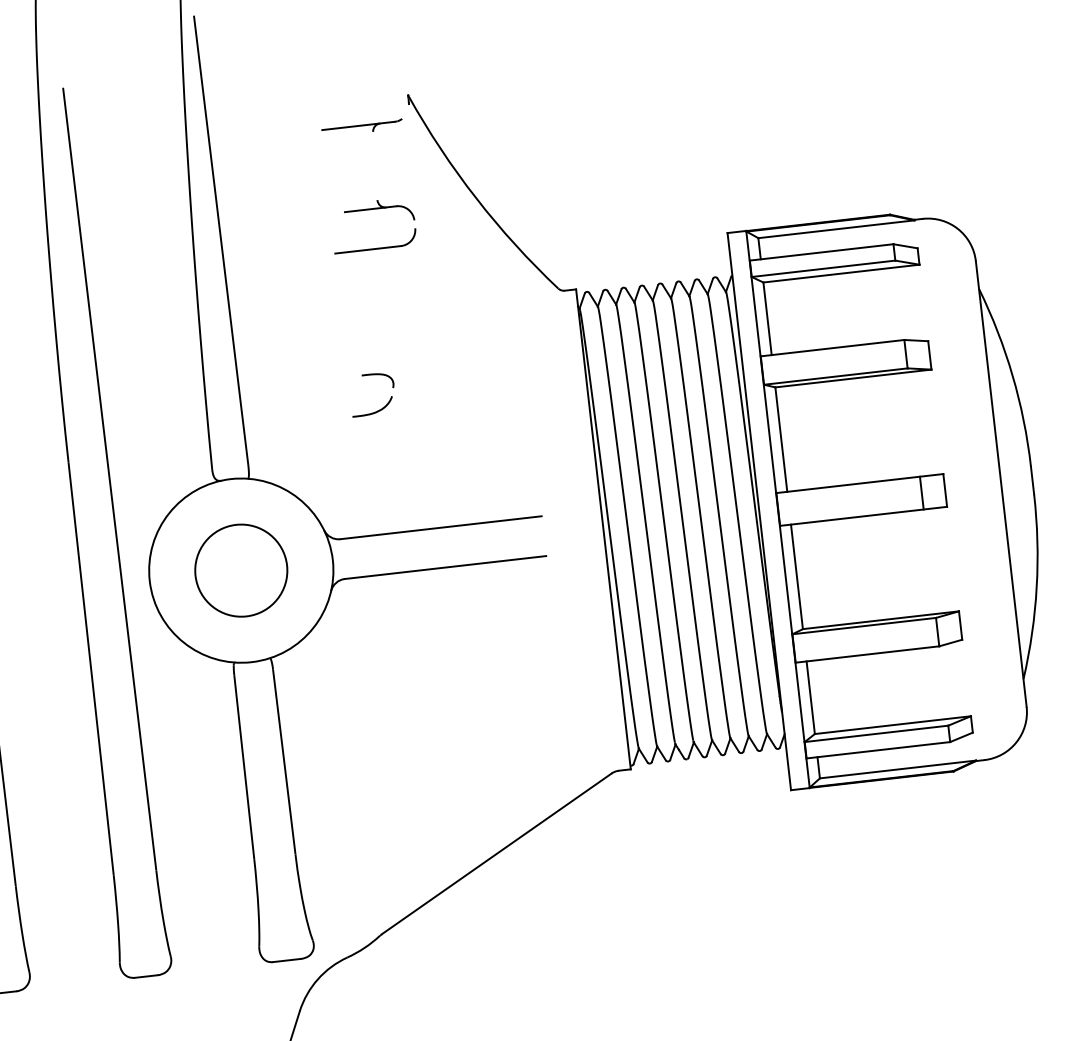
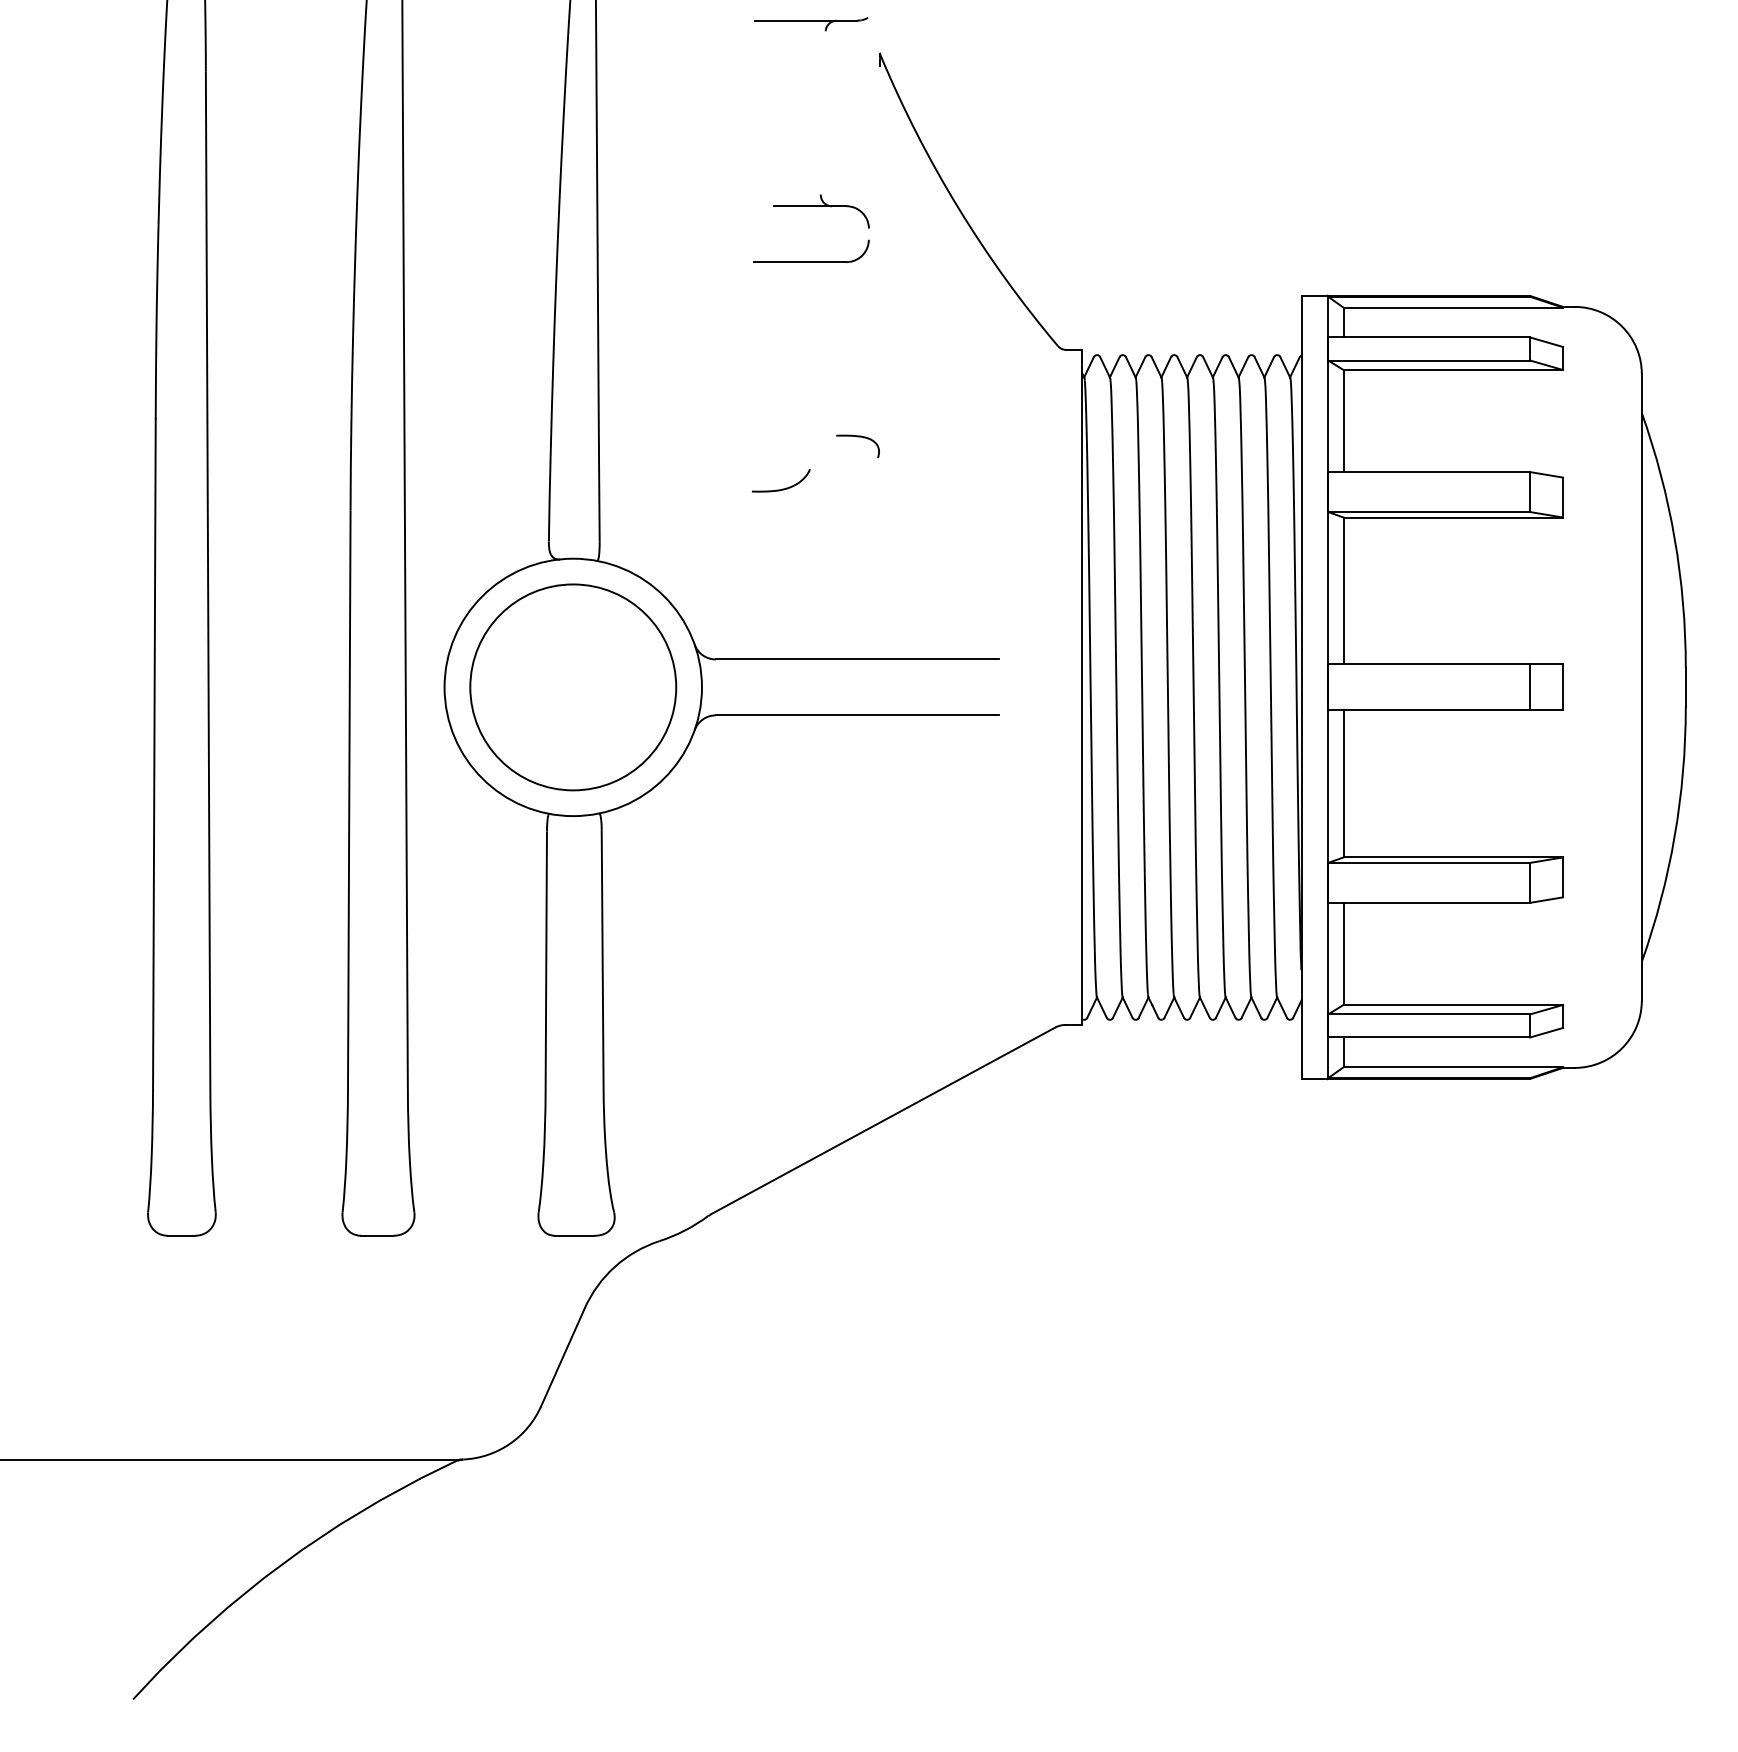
part: (362, 128) -> (811, 24), moved
curve: (376, 375) -> (857, 437), moved
circle: (240, 570) -> (572, 687), size x1.6

